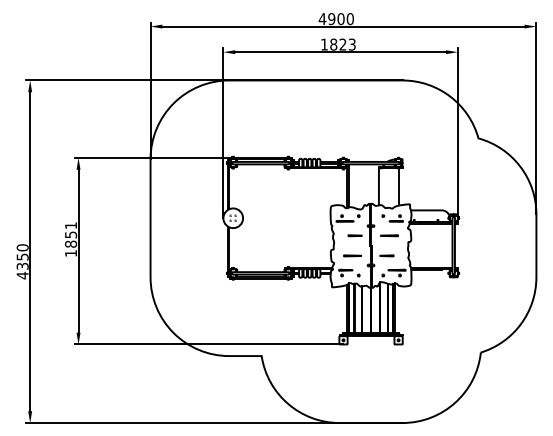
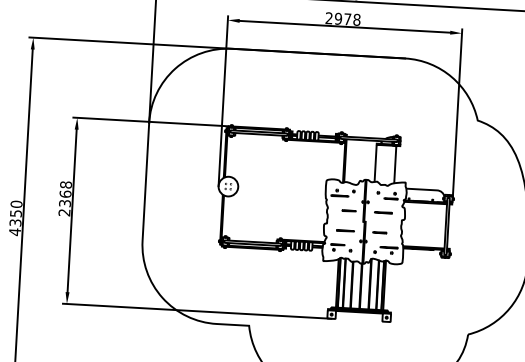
text: (338, 44) -> (343, 18), 1823 -> 2978
text: (71, 239) -> (65, 198), 1851 -> 2368

